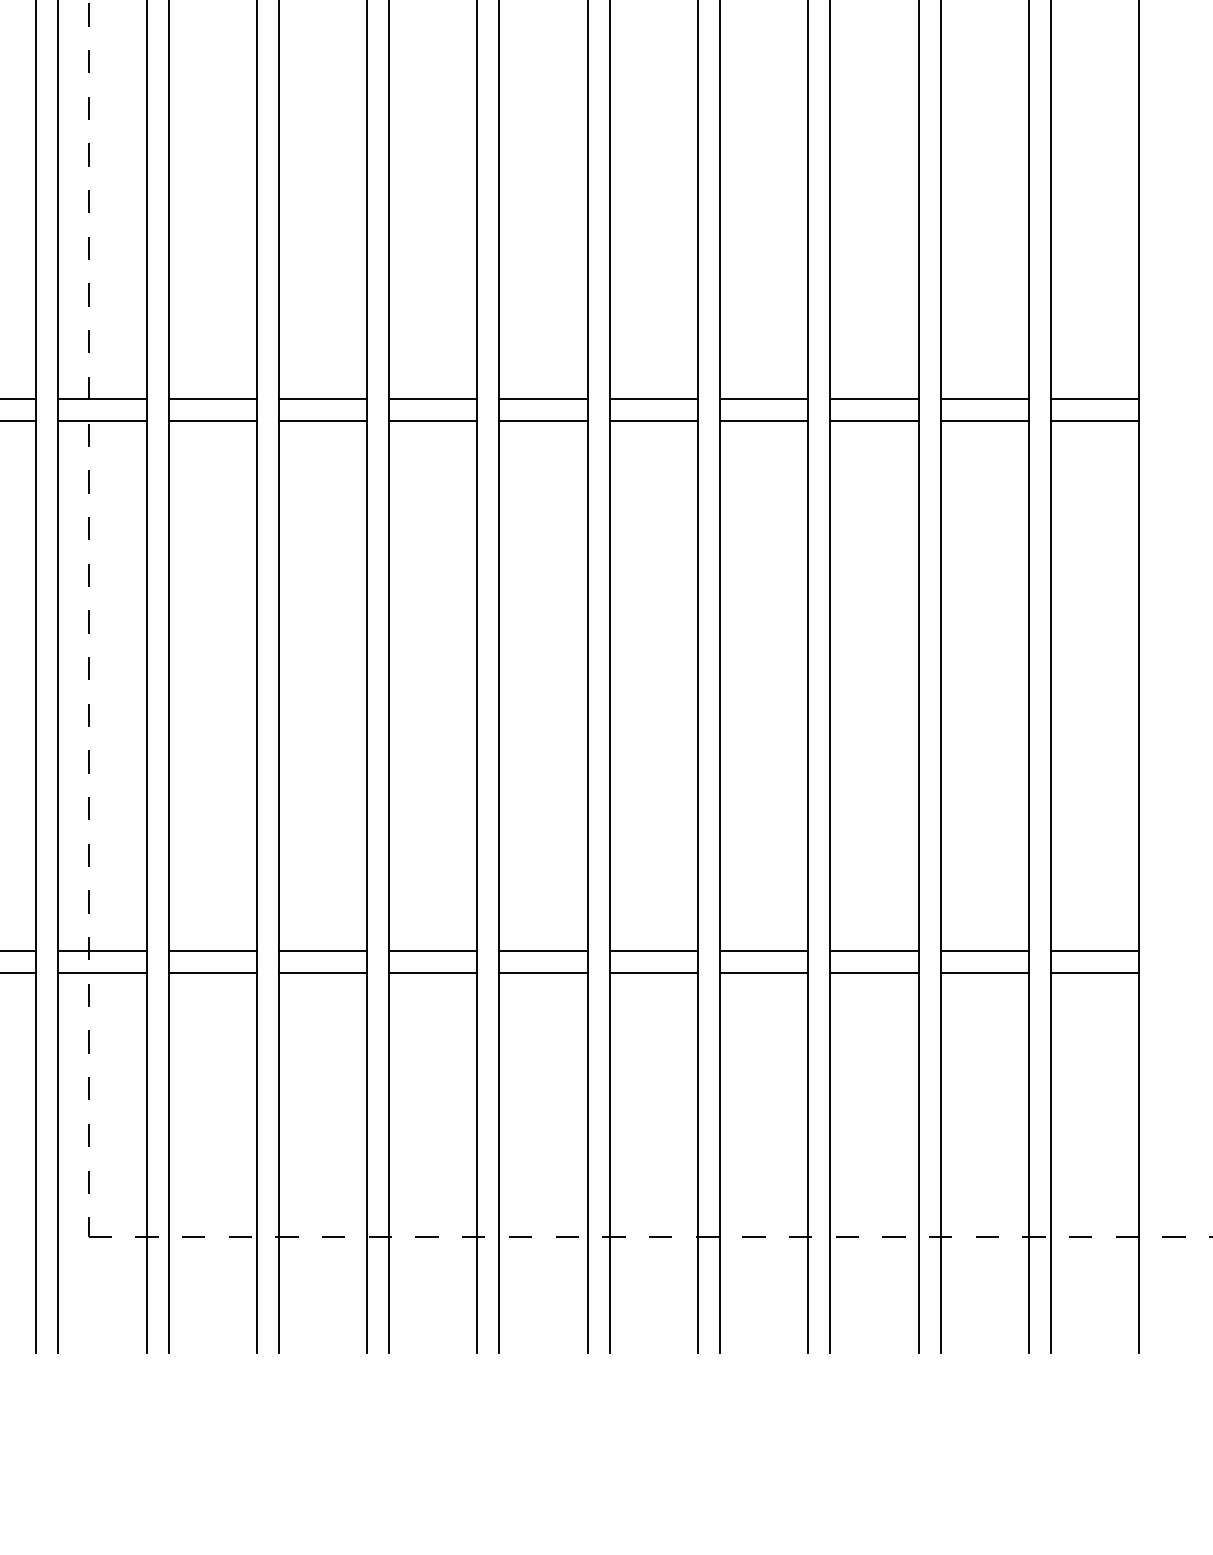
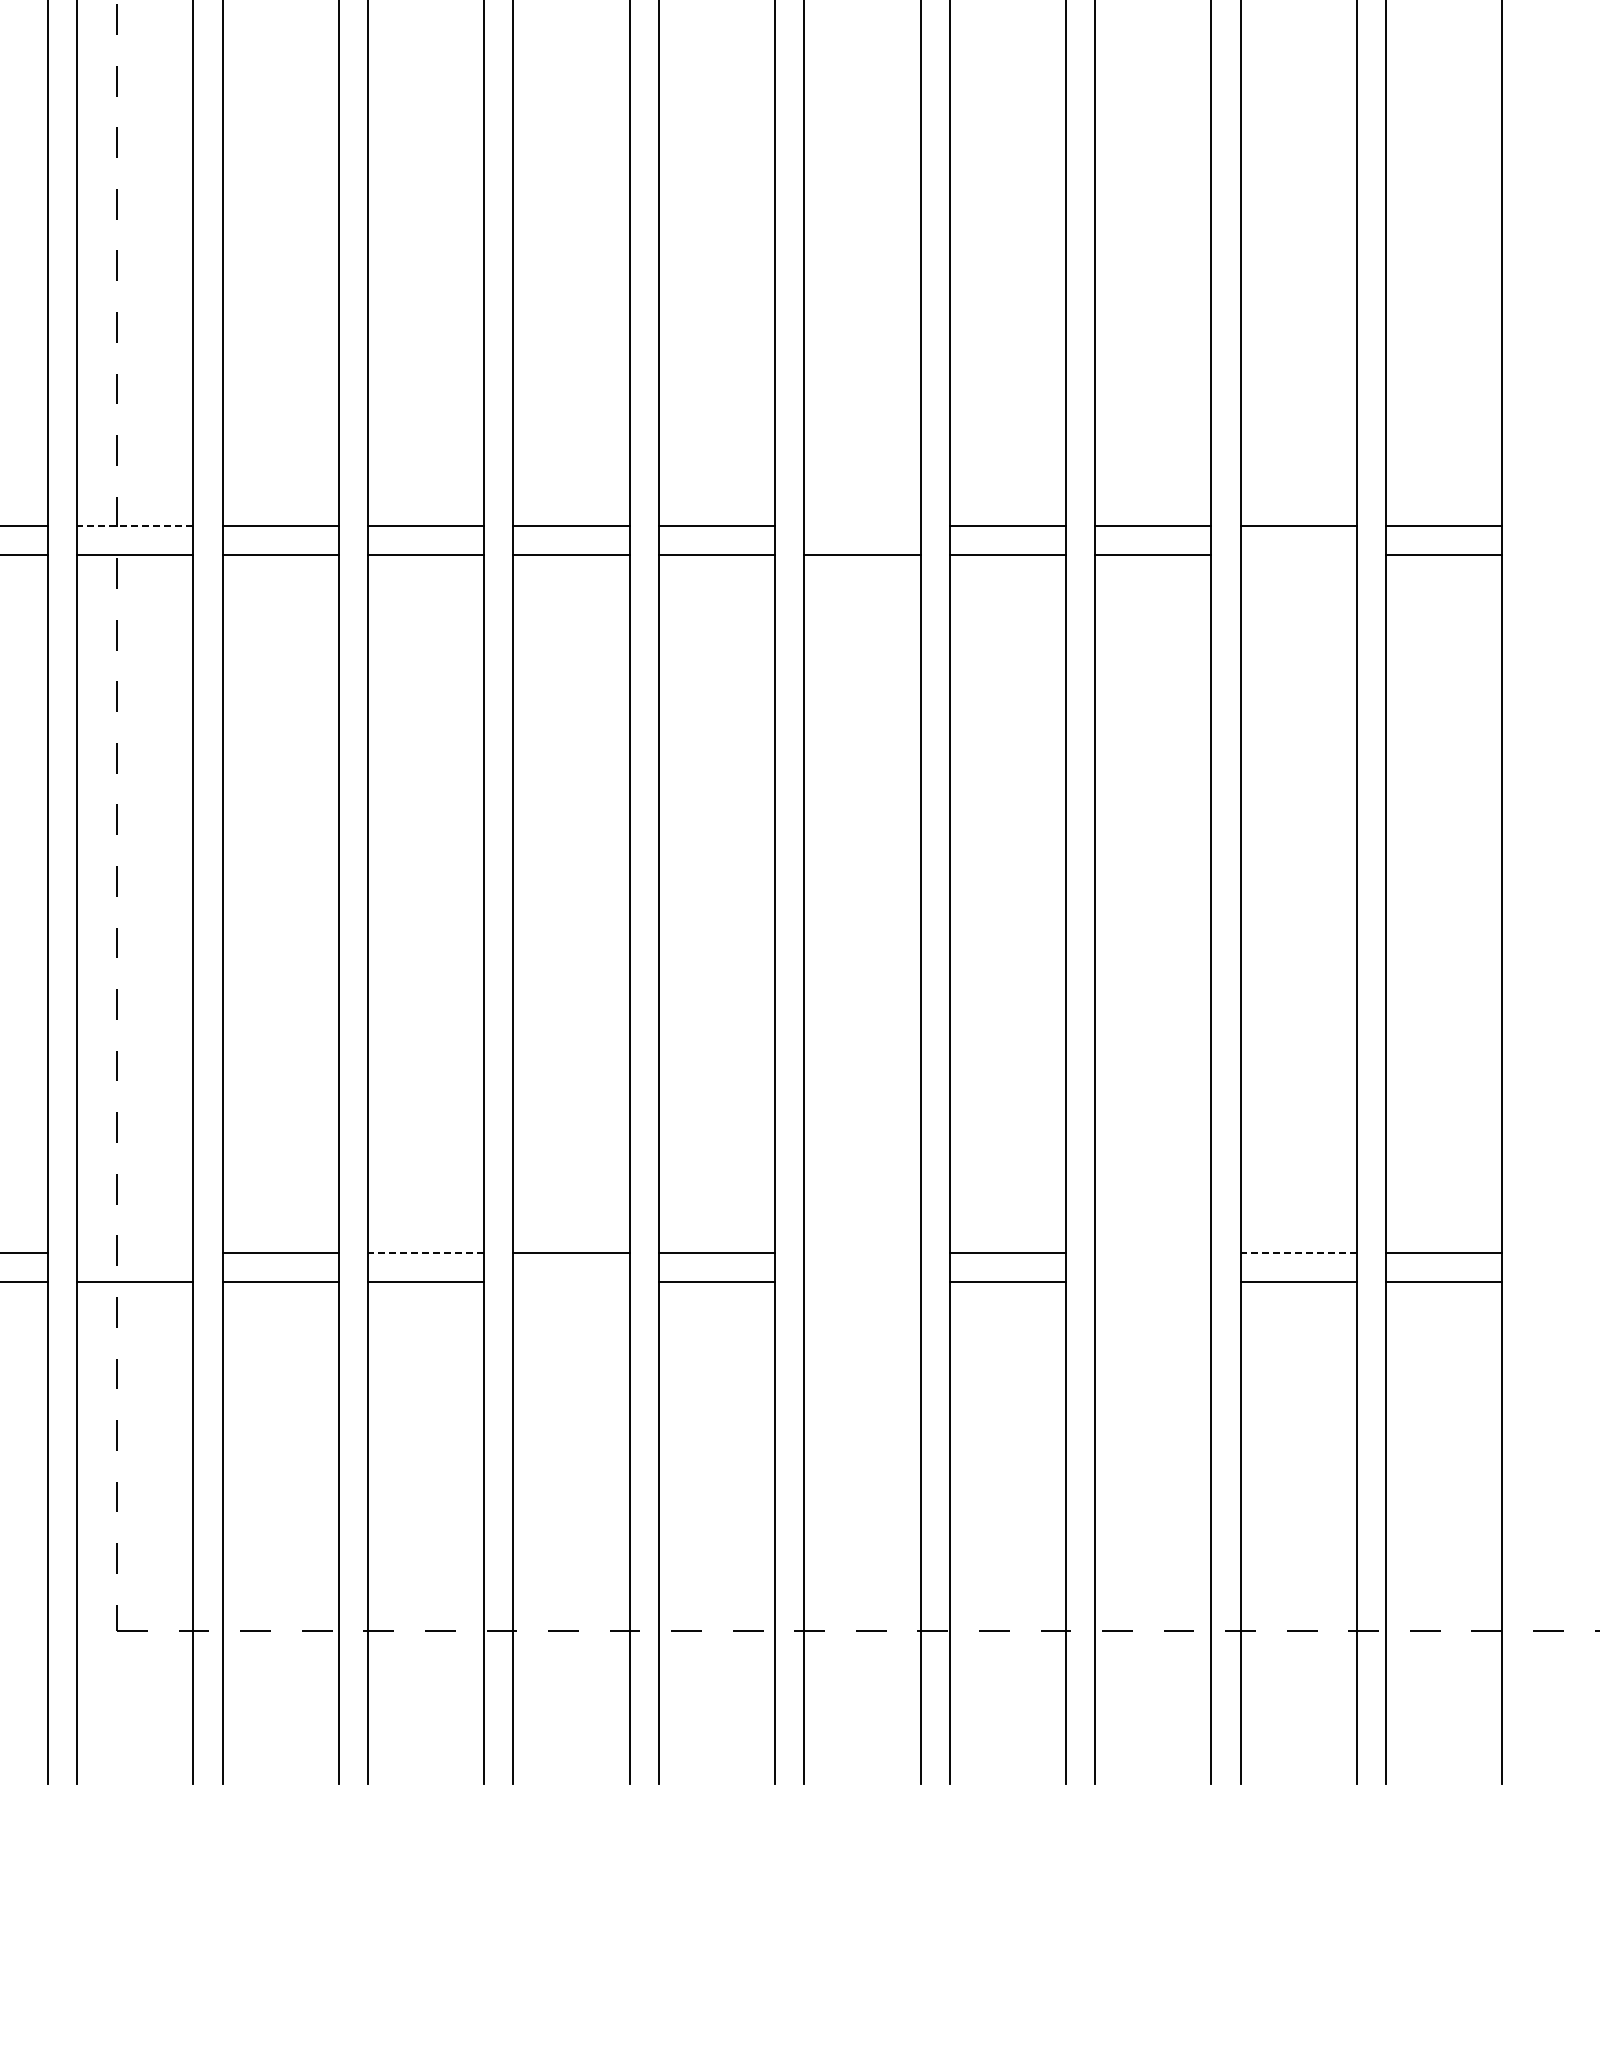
line: (101, 399) -> (134, 526), solid -> dashed
line: (653, 399) -> (862, 526), removed
line: (984, 421) -> (1298, 555), removed
line: (102, 950) -> (135, 1253), removed
line: (322, 950) -> (425, 1253), solid -> dashed
line: (653, 950) -> (862, 1253), removed
line: (874, 950) -> (1153, 1253), removed
line: (984, 950) -> (1298, 1253), solid -> dashed
line: (433, 972) -> (571, 1282), removed
line: (653, 972) -> (862, 1282), removed
line: (874, 972) -> (1153, 1282), removed

